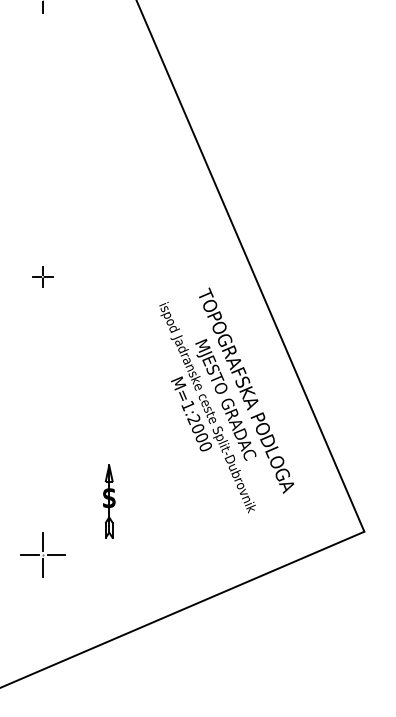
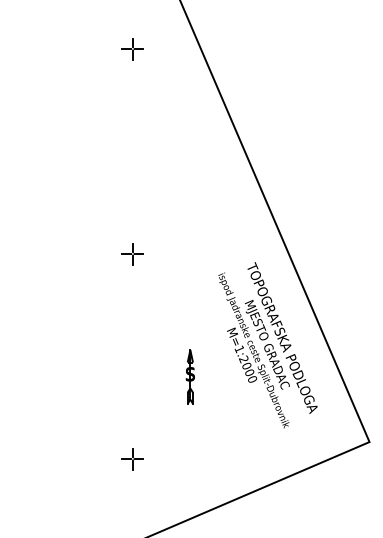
part: (42, 277) -> (132, 254), size x1.43
part: (108, 501) -> (189, 376), moved
part: (42, 555) -> (132, 459), size x0.62

